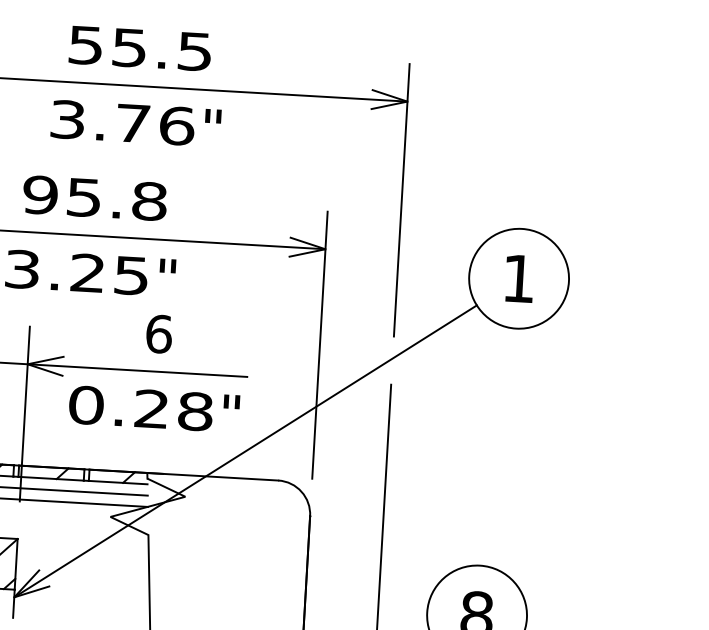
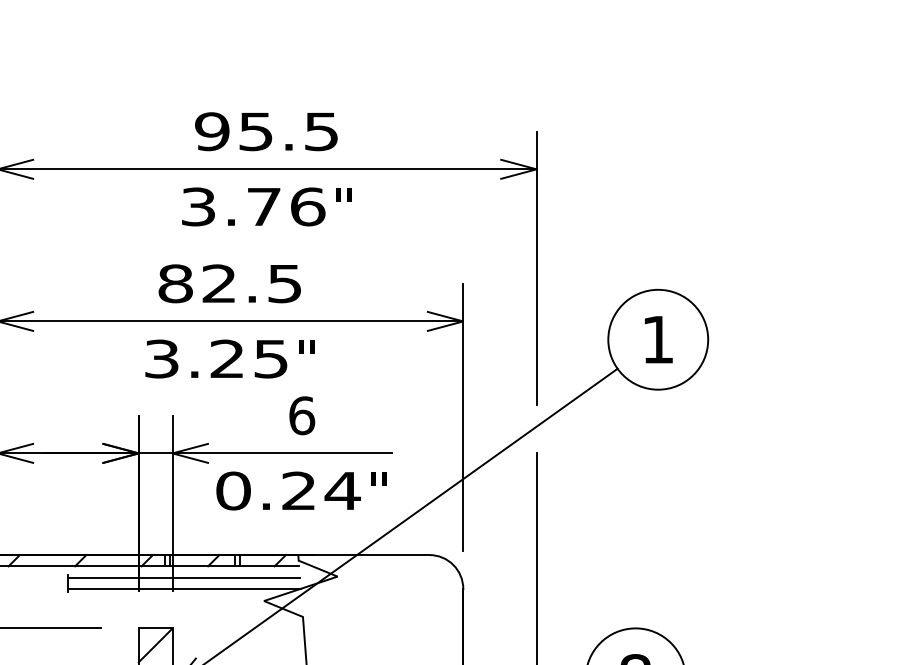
text: (86, 45) -> (212, 131), 55.5 -> 95.5
text: (95, 197) -> (230, 283), 95.8 -> 82.5
text: (195, 411) -> (342, 490), 0.28 -> 0.24

